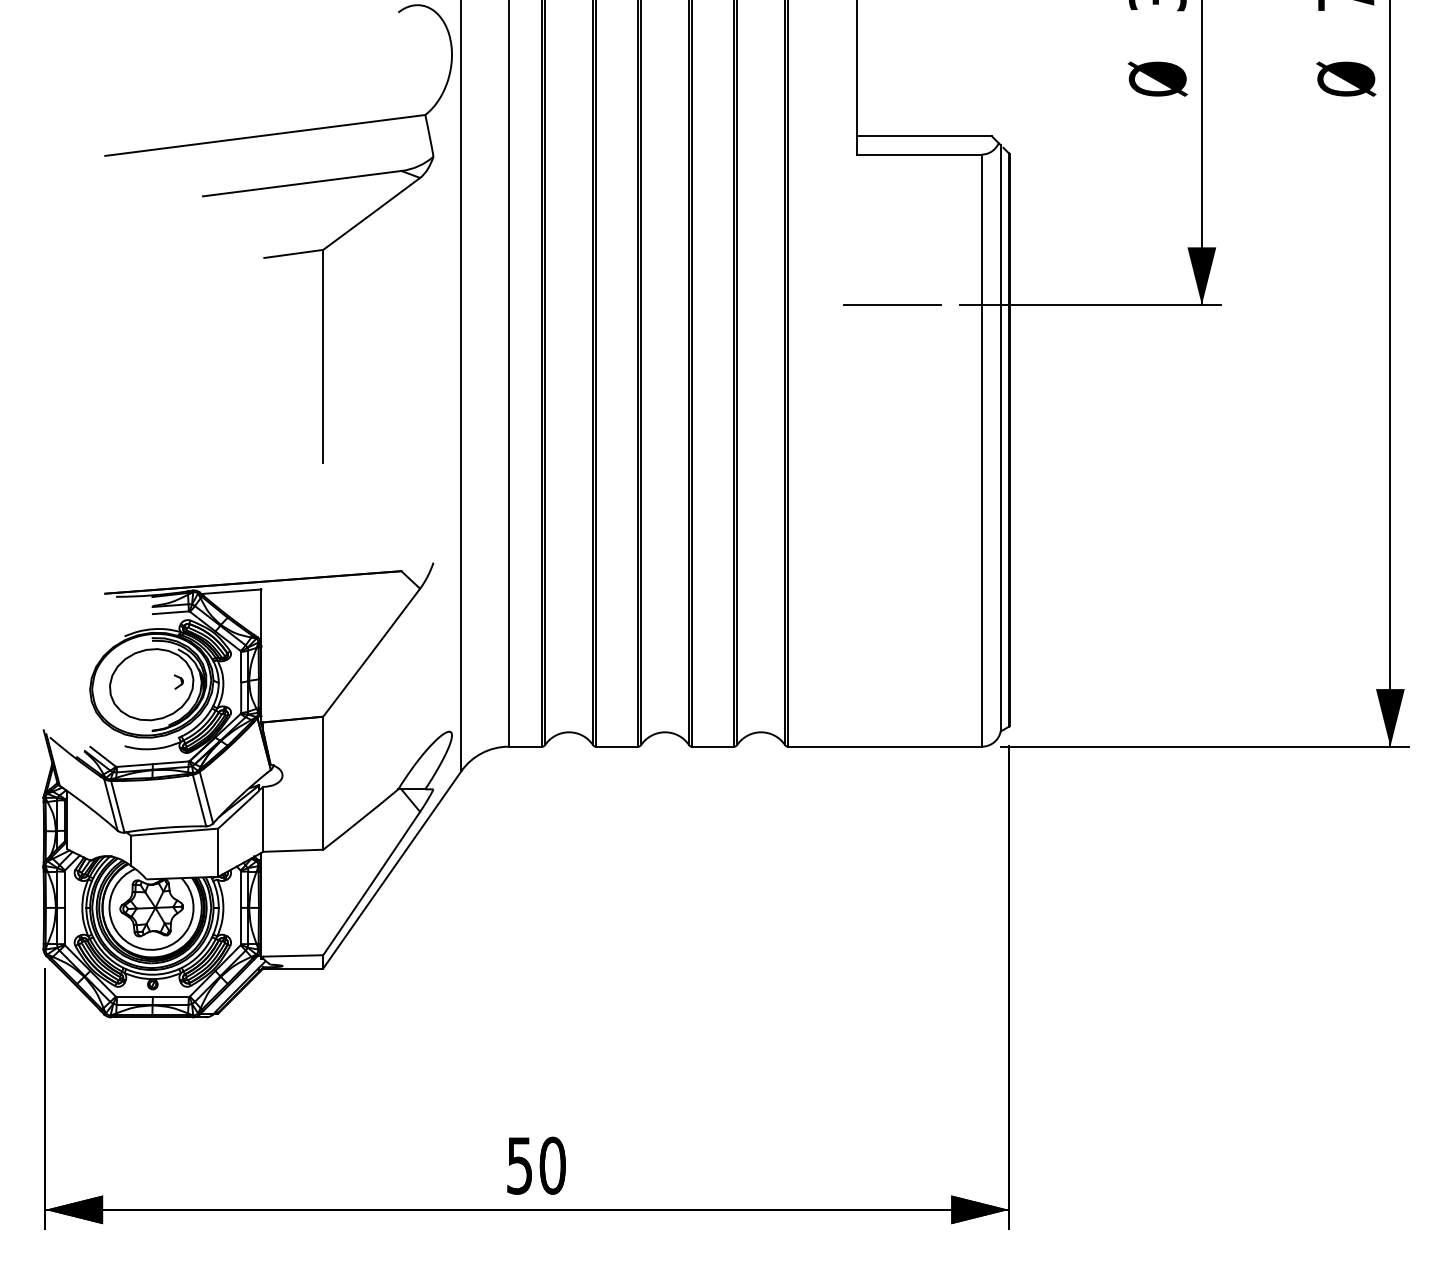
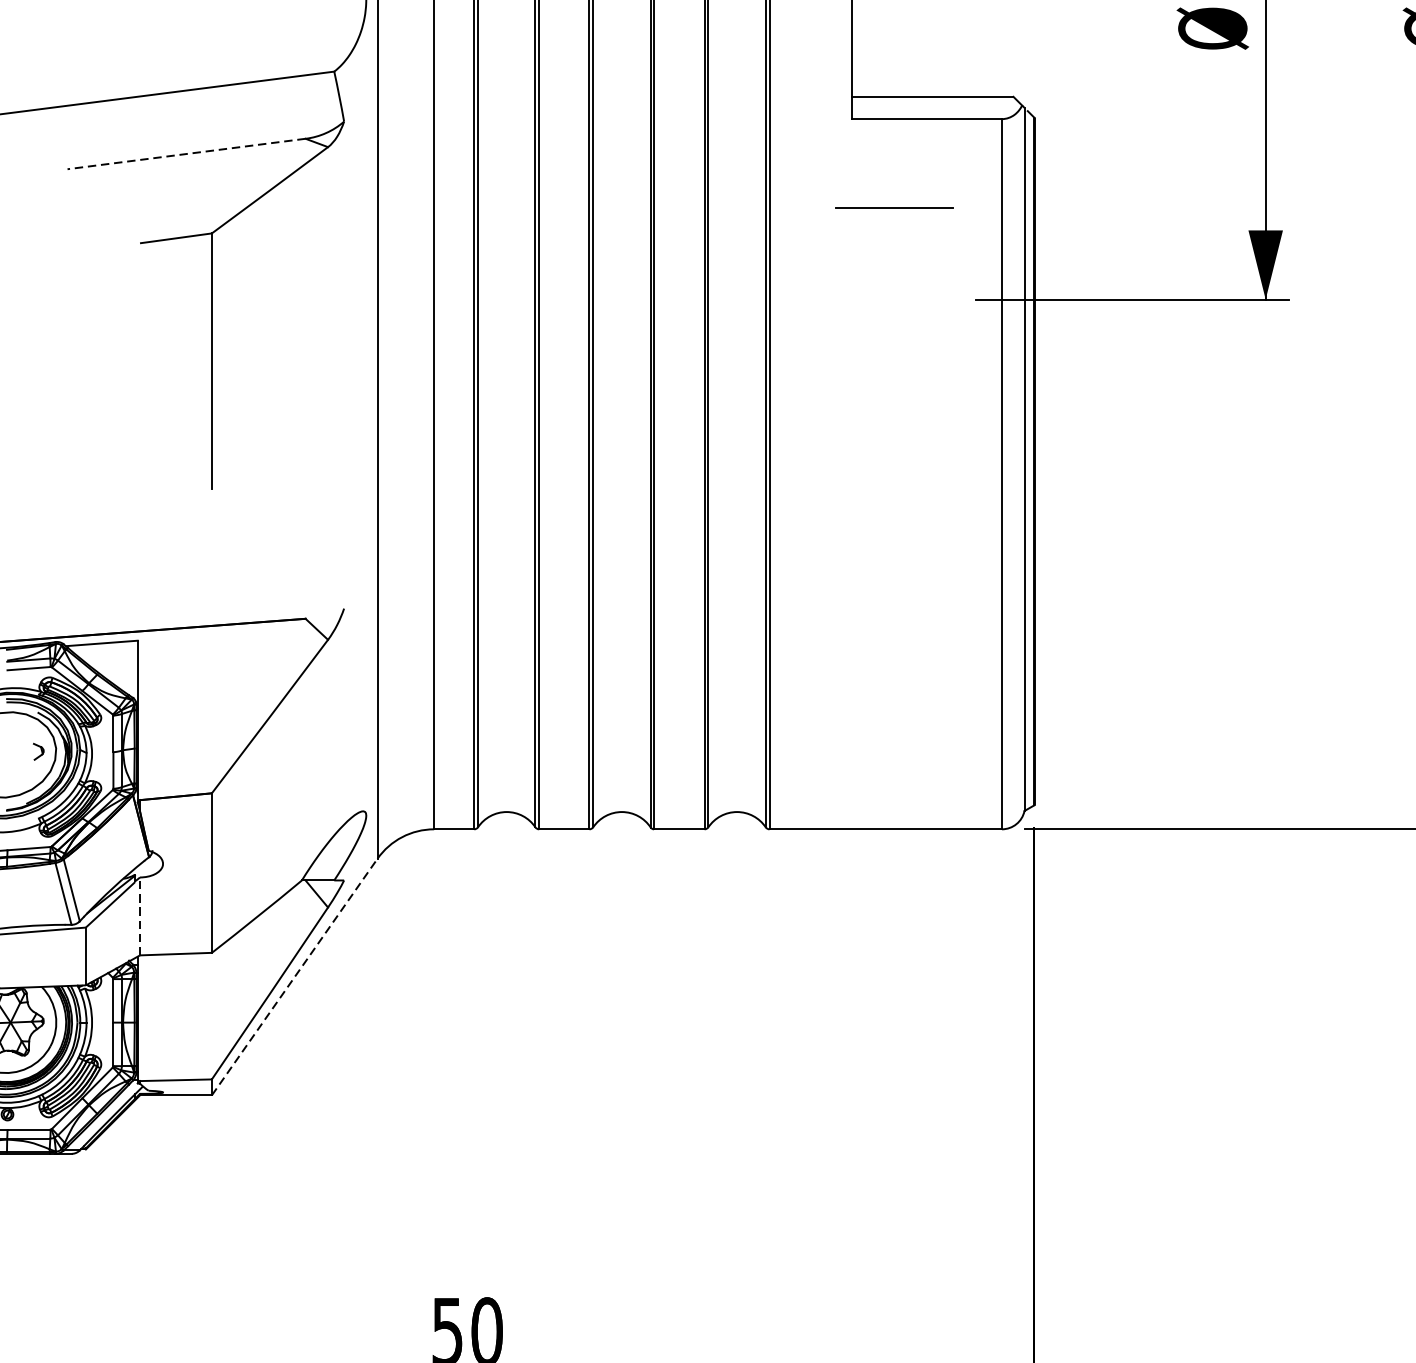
line: (301, 183) -> (185, 153), solid -> dashed
line: (892, 304) -> (894, 207), moved
line: (263, 818) -> (140, 915), solid -> dashed
line: (392, 869) -> (294, 976), solid -> dashed

